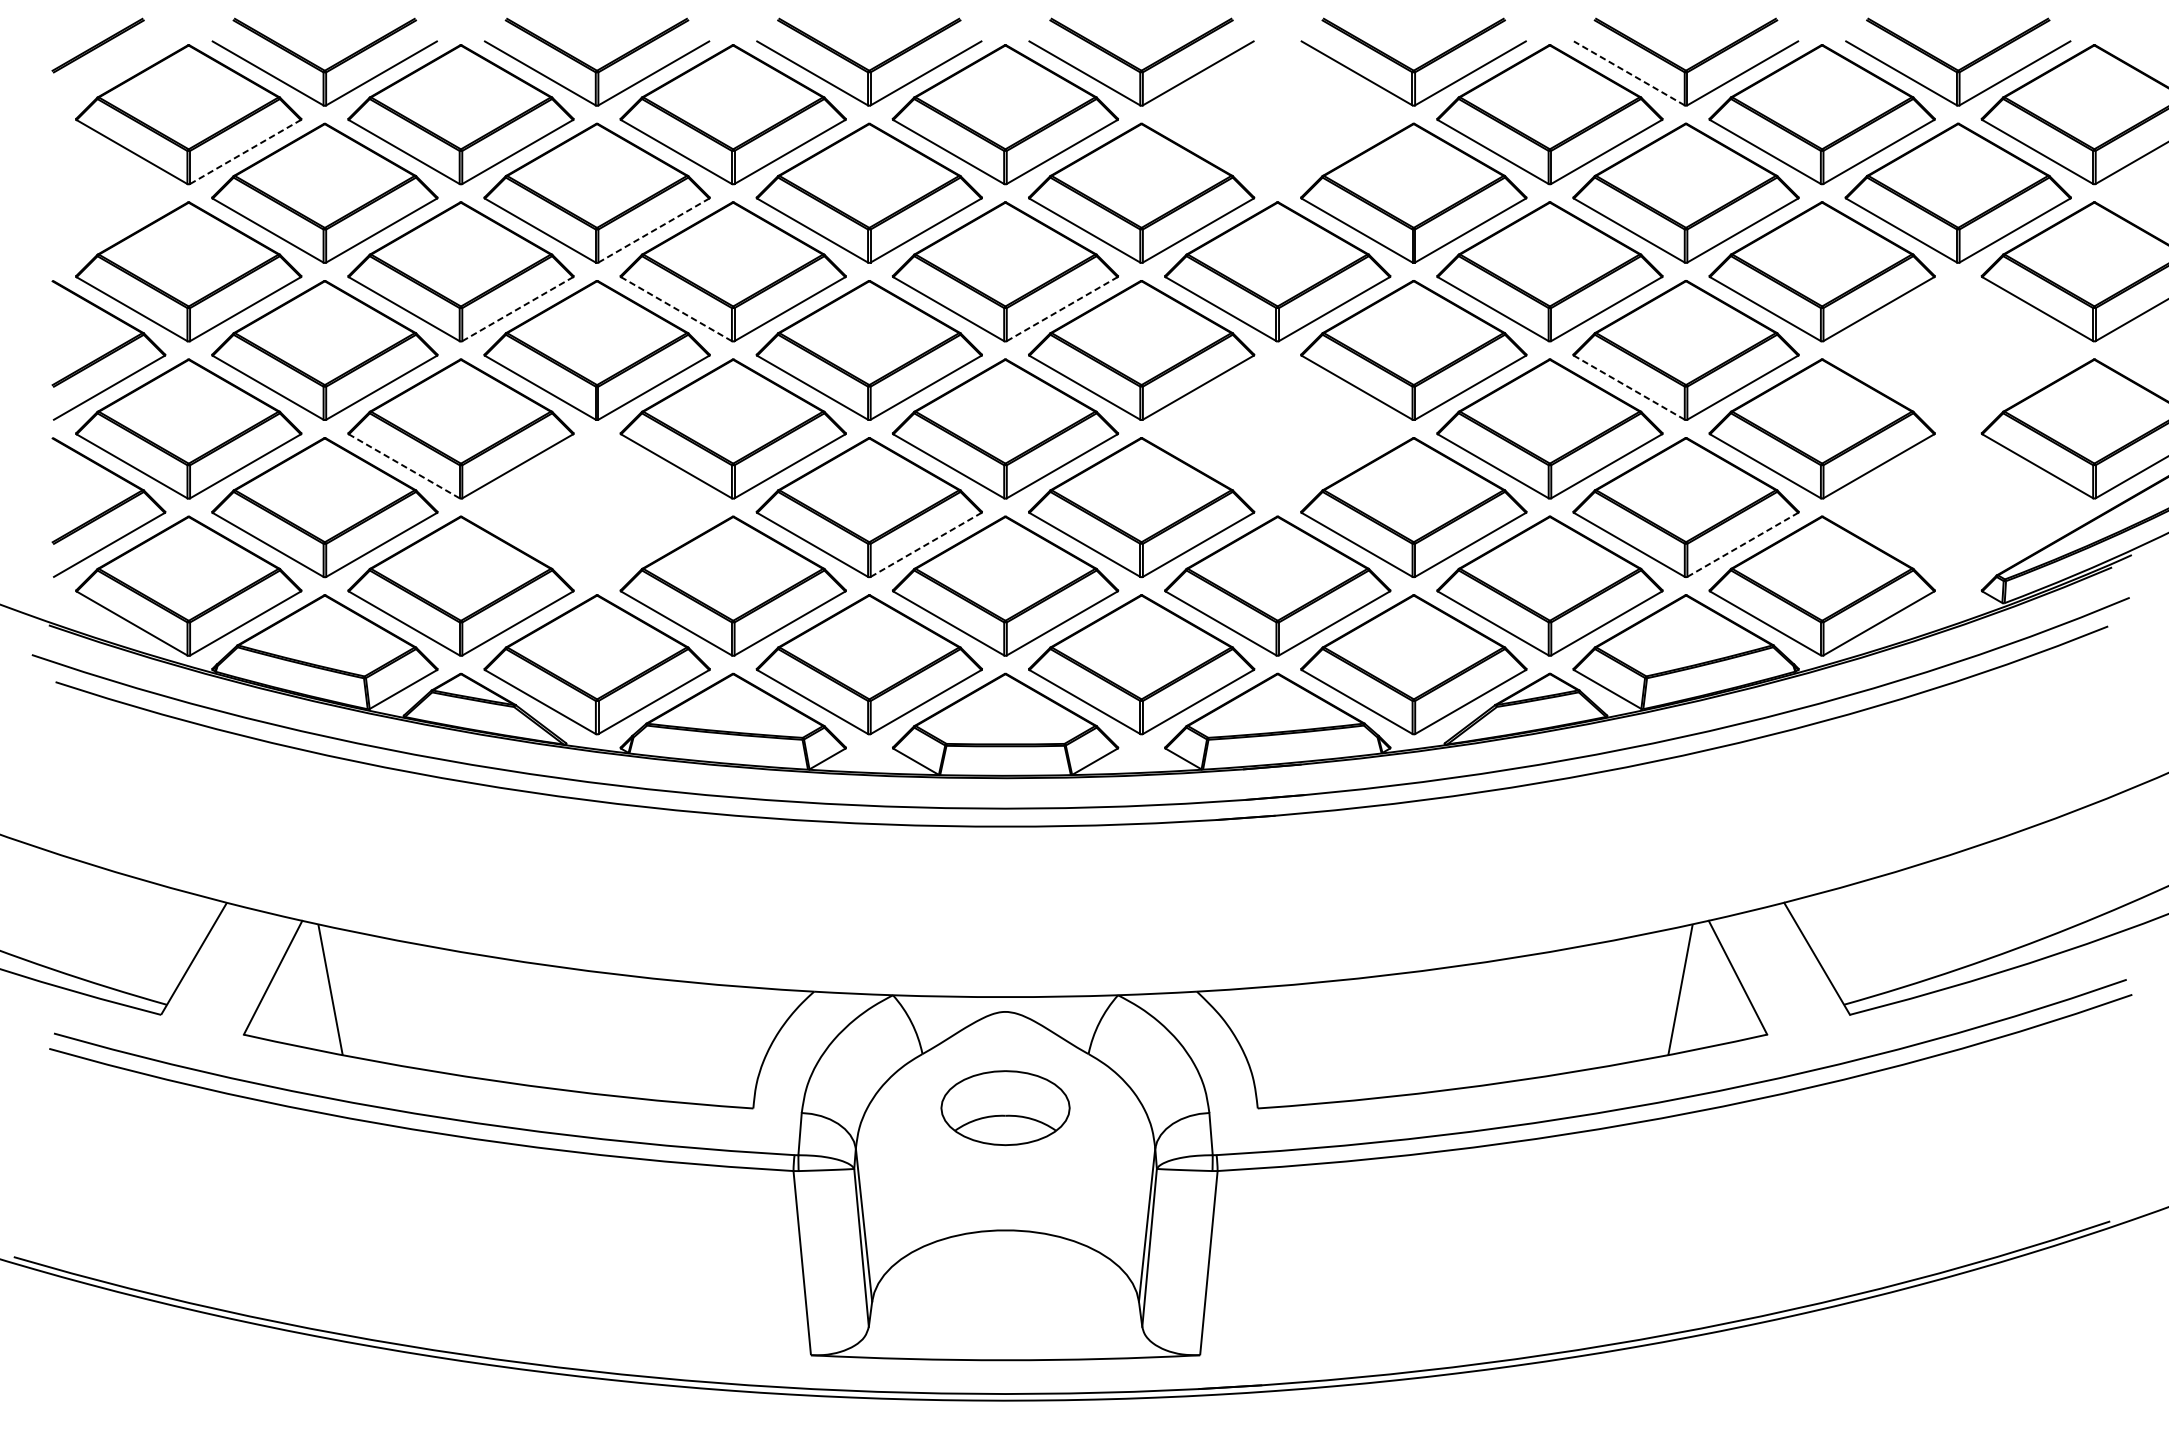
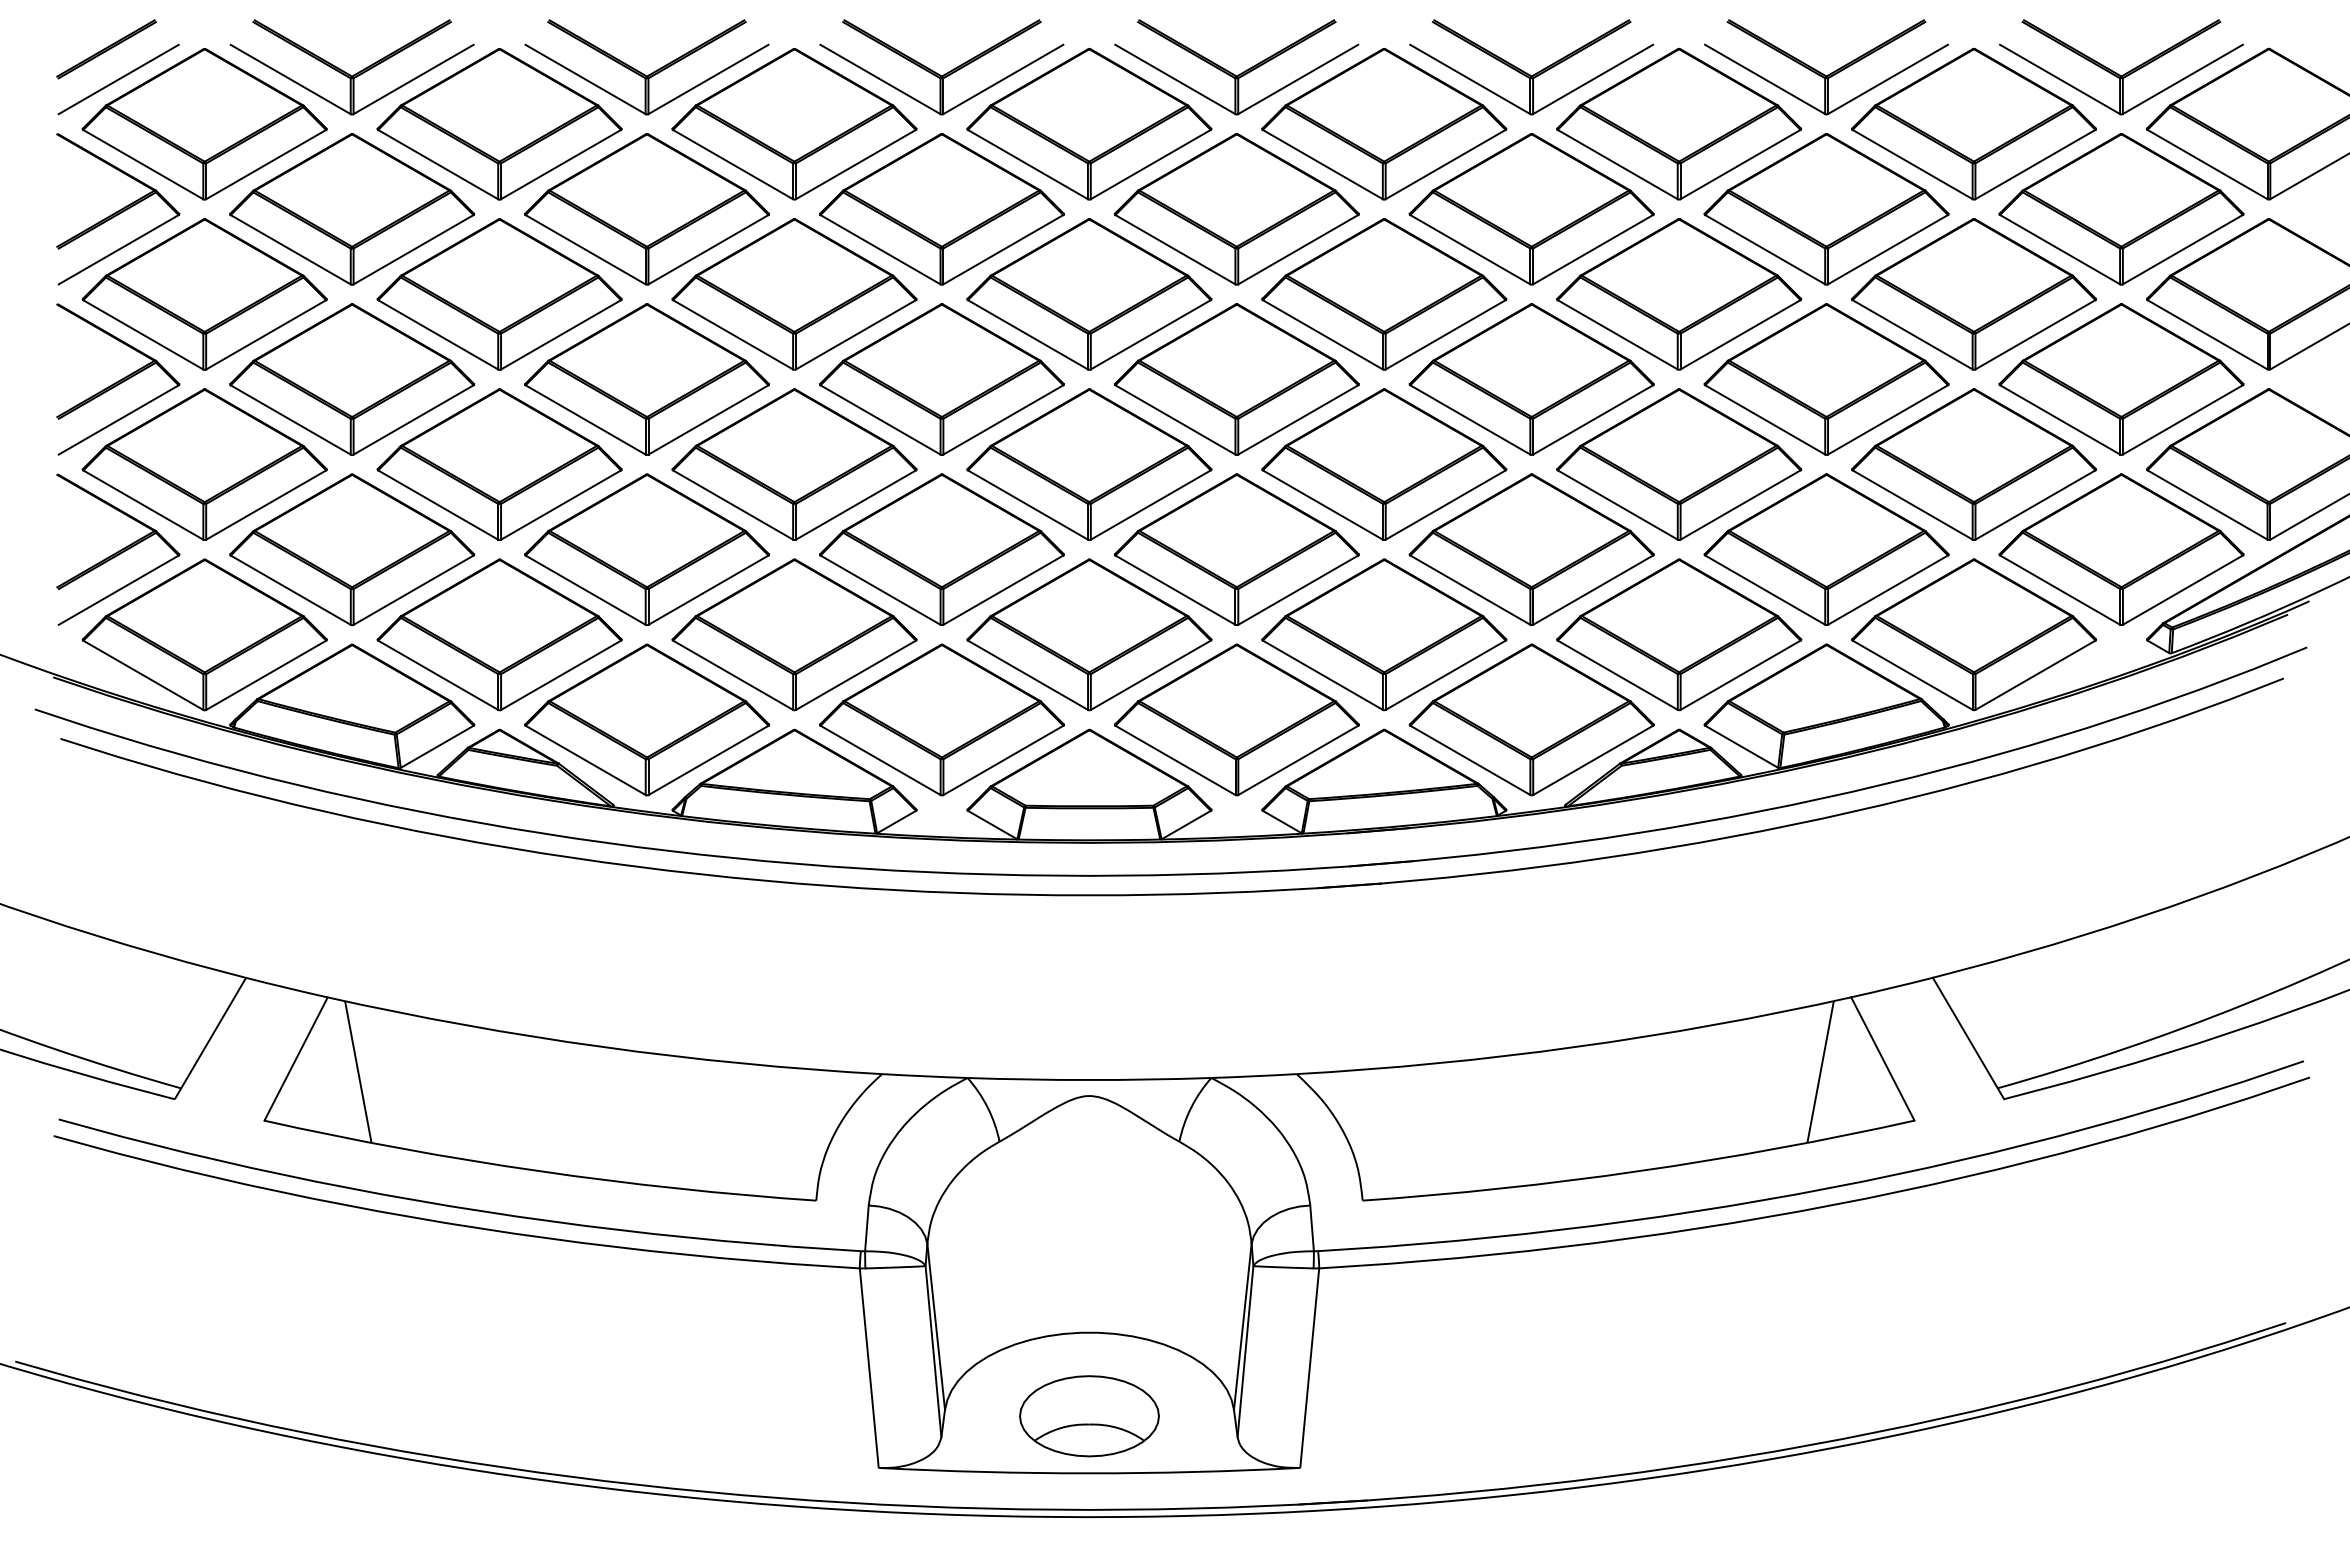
line: (109, 73) -> (118, 79), added
line: (1628, 73) -> (1764, 79), dashed -> solid
part: (1277, 114) -> (1384, 124), added
line: (245, 151) -> (266, 164), dashed -> solid
part: (109, 193) -> (118, 209), added
line: (653, 230) -> (708, 249), dashed -> solid
line: (518, 308) -> (561, 334), dashed -> solid
line: (675, 308) -> (732, 334), dashed -> solid
line: (1062, 308) -> (1151, 334), dashed -> solid
part: (1958, 350) -> (2121, 379), added
line: (1628, 387) -> (1764, 419), dashed -> solid
part: (1277, 428) -> (1384, 464), added
line: (403, 465) -> (437, 504), dashed -> solid
part: (597, 507) -> (647, 549), added
part: (1958, 507) -> (2121, 549), added
line: (926, 544) -> (1003, 589), dashed -> solid
line: (1743, 544) -> (1888, 589), dashed -> solid
part: (1005, 1108) -> (1089, 1416), moved

